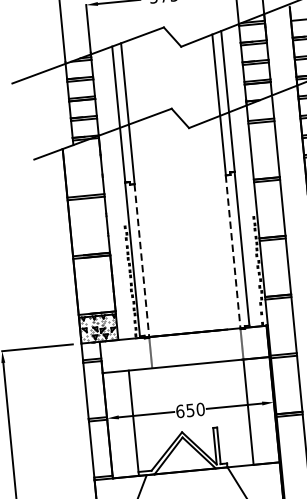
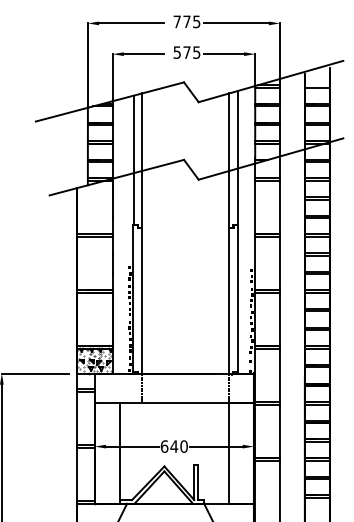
line: (233, 252) -> (229, 301), dashed -> solid
line: (142, 261) -> (142, 301), dashed -> solid
text: (190, 410) -> (174, 446), 650 -> 640

